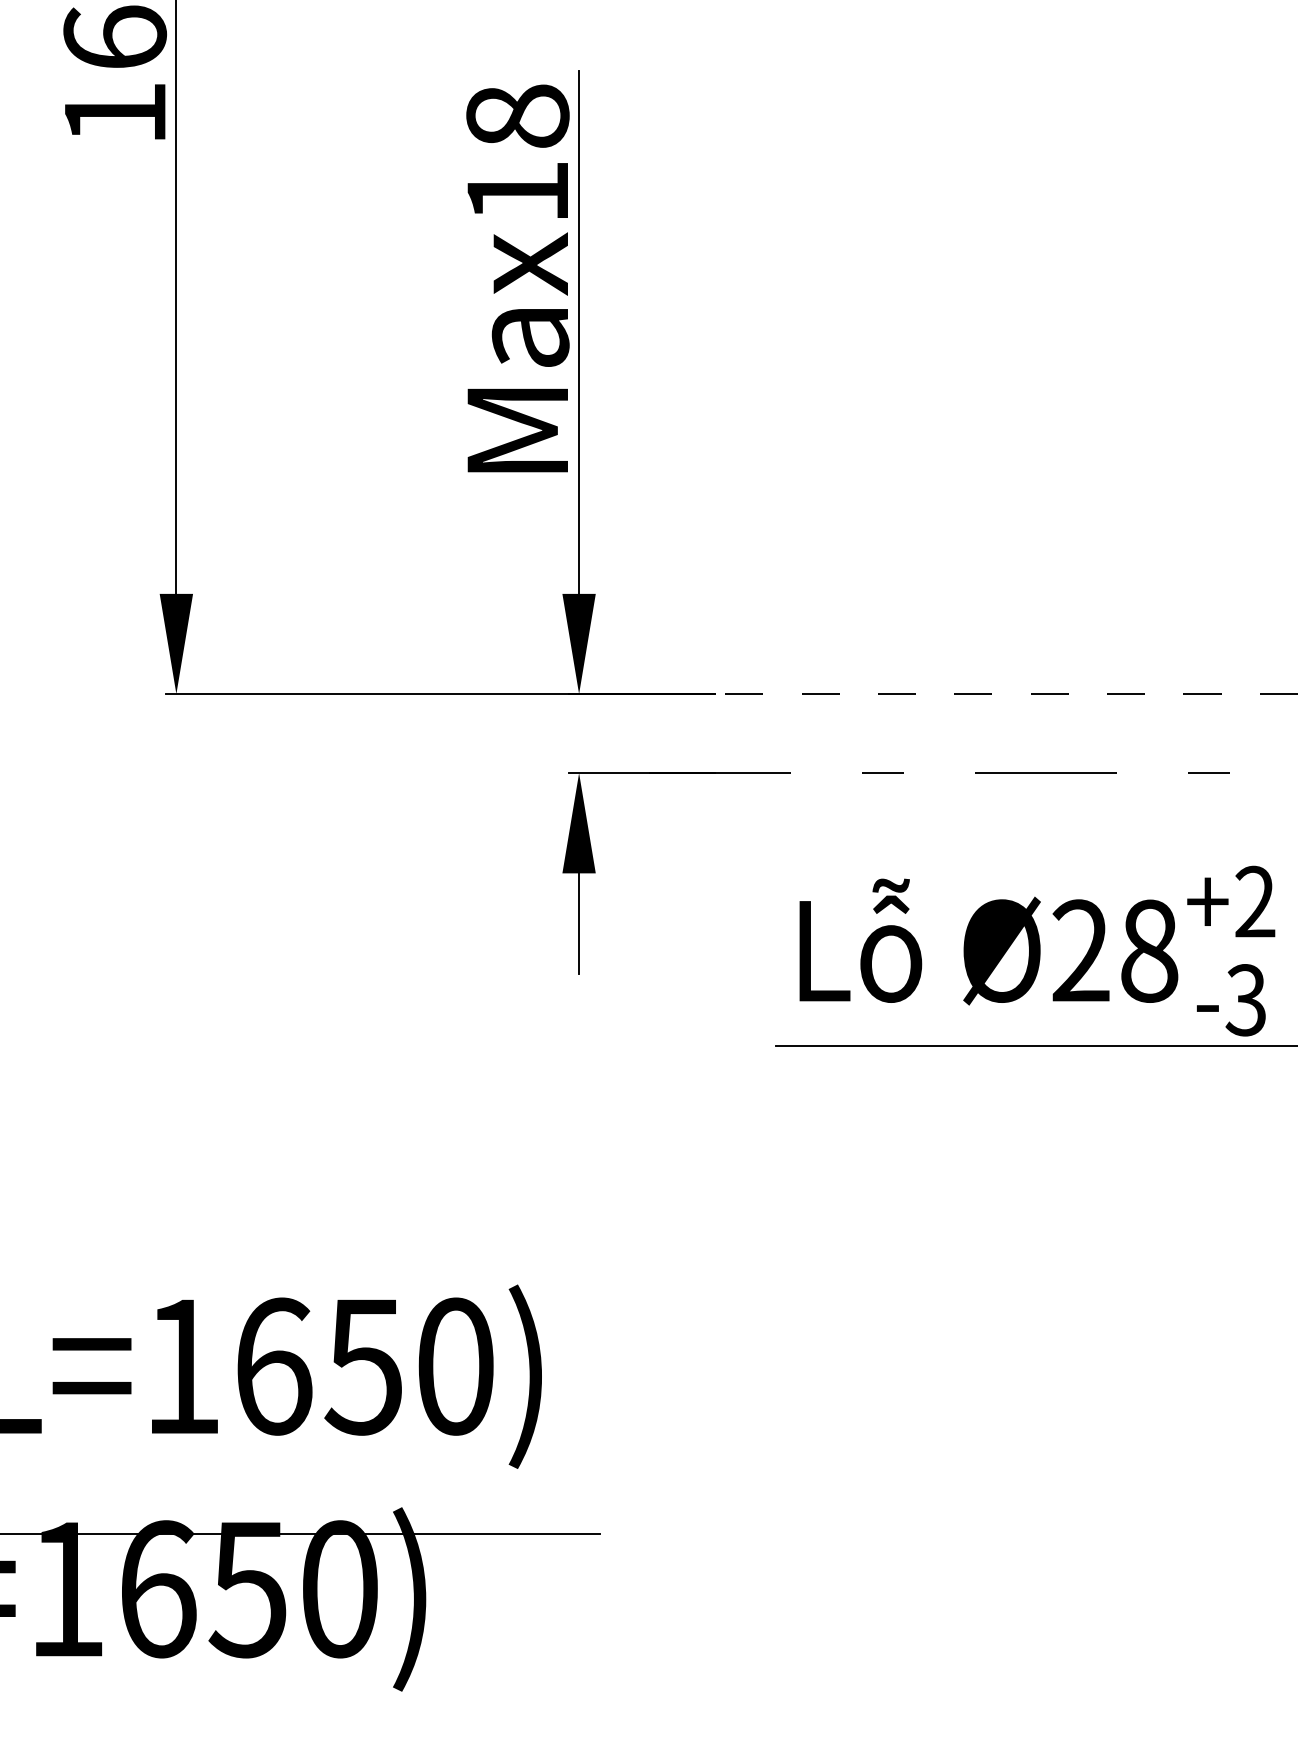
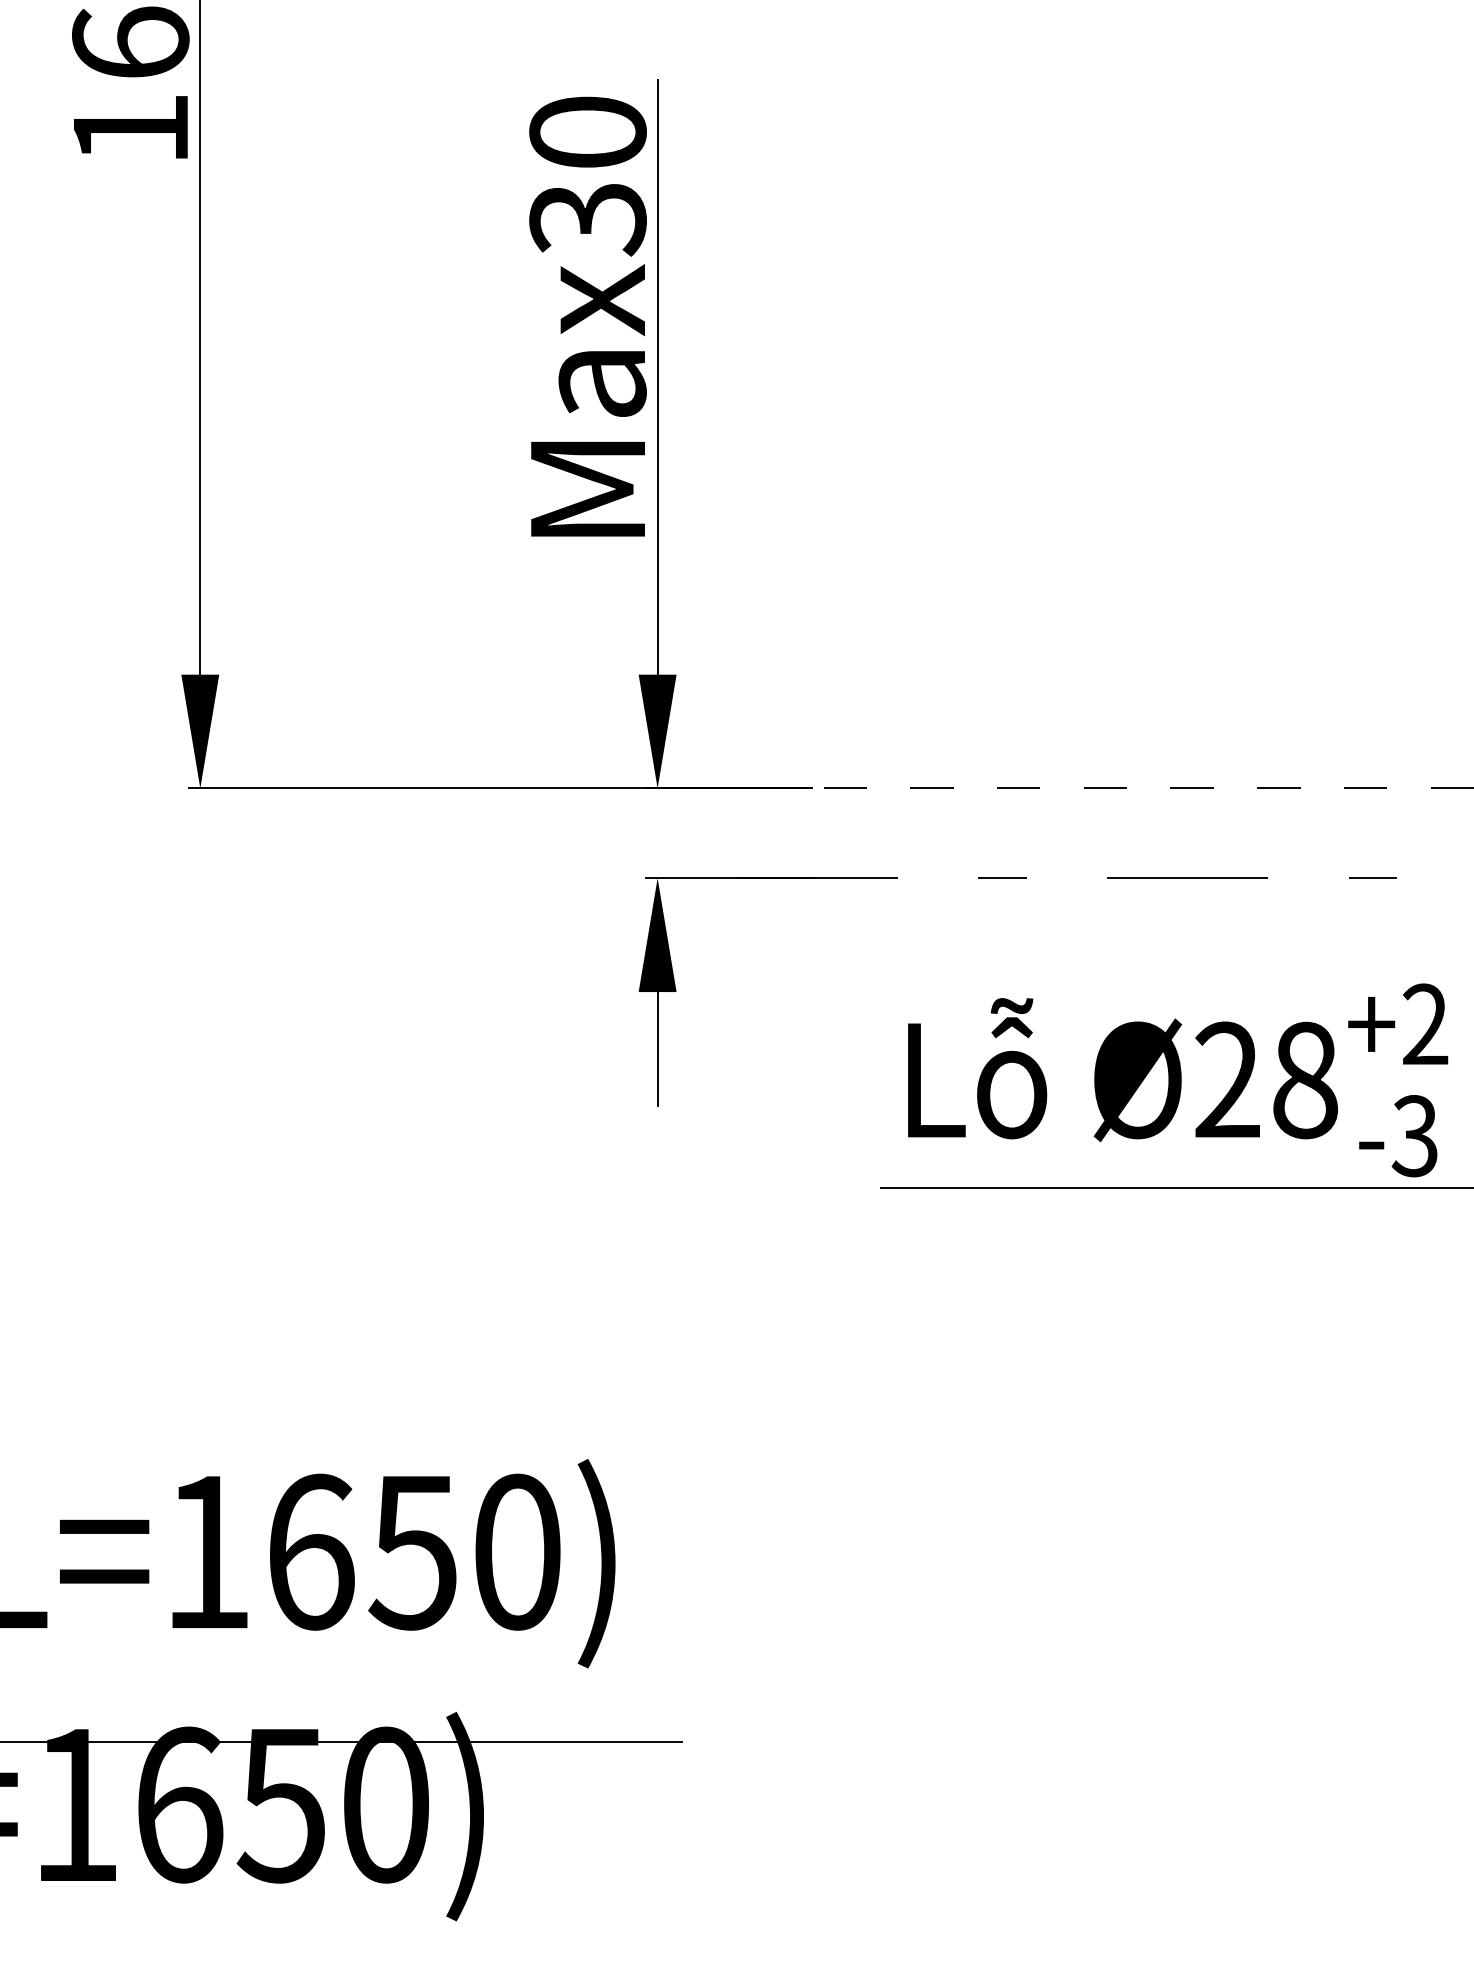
text: (517, 155) -> (587, 176), Max18 -> Max30

